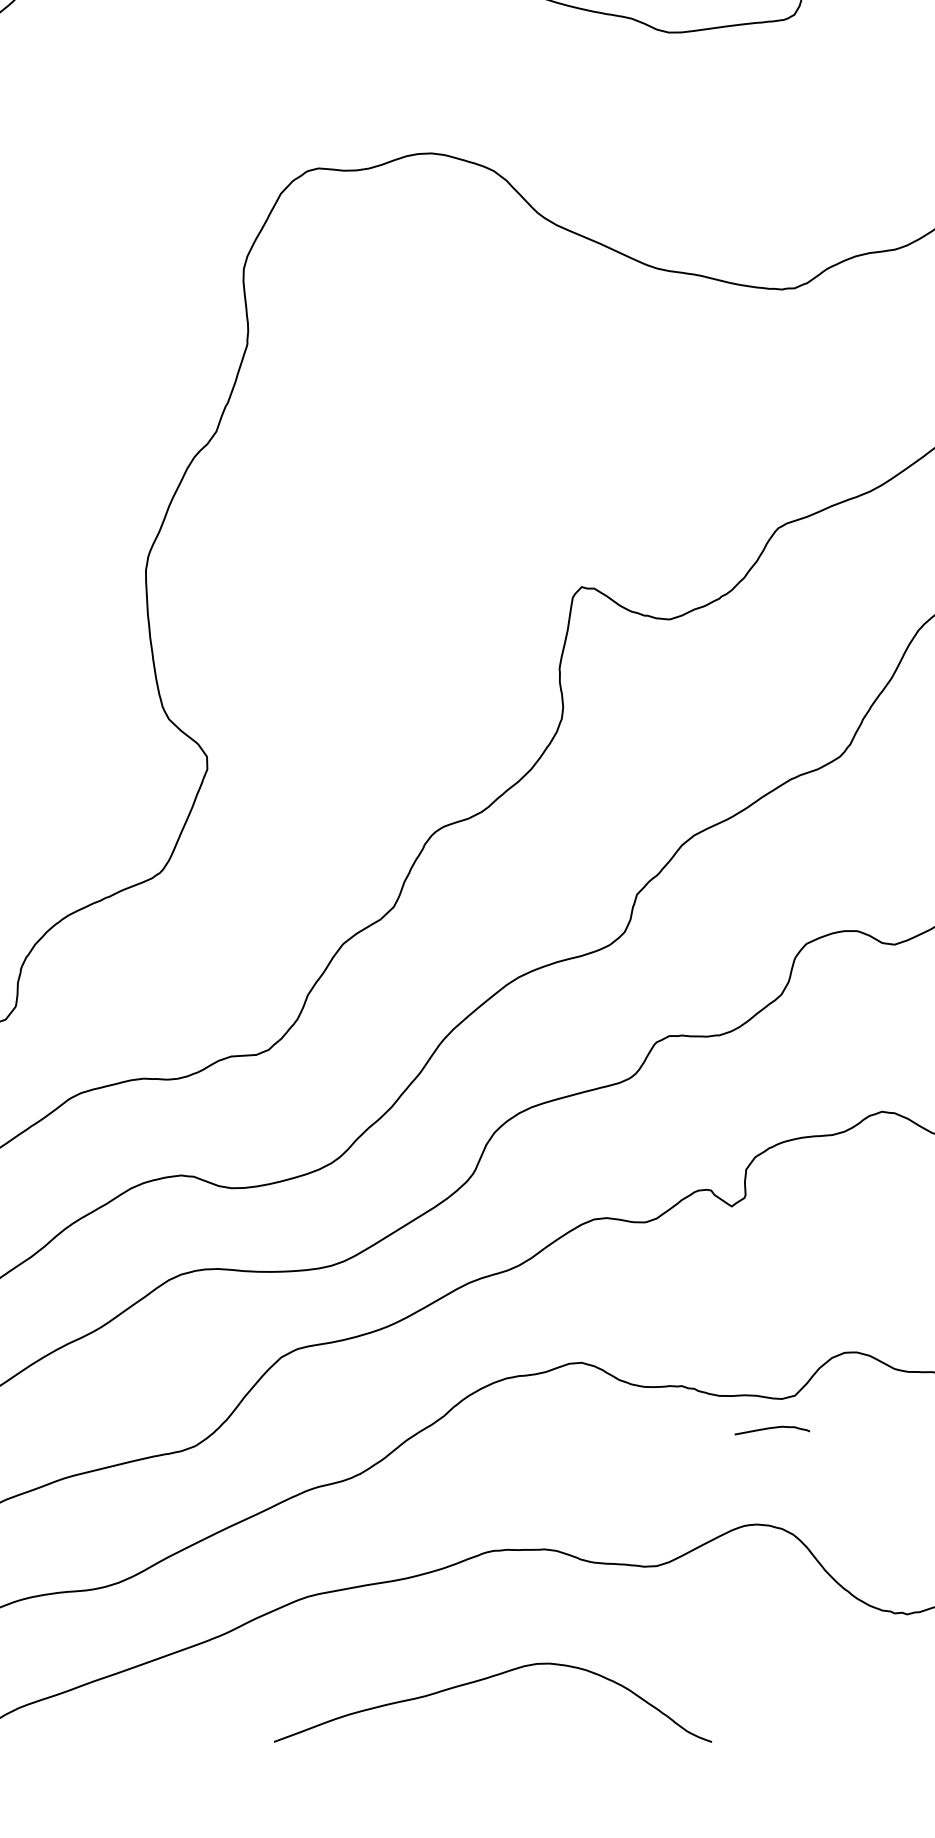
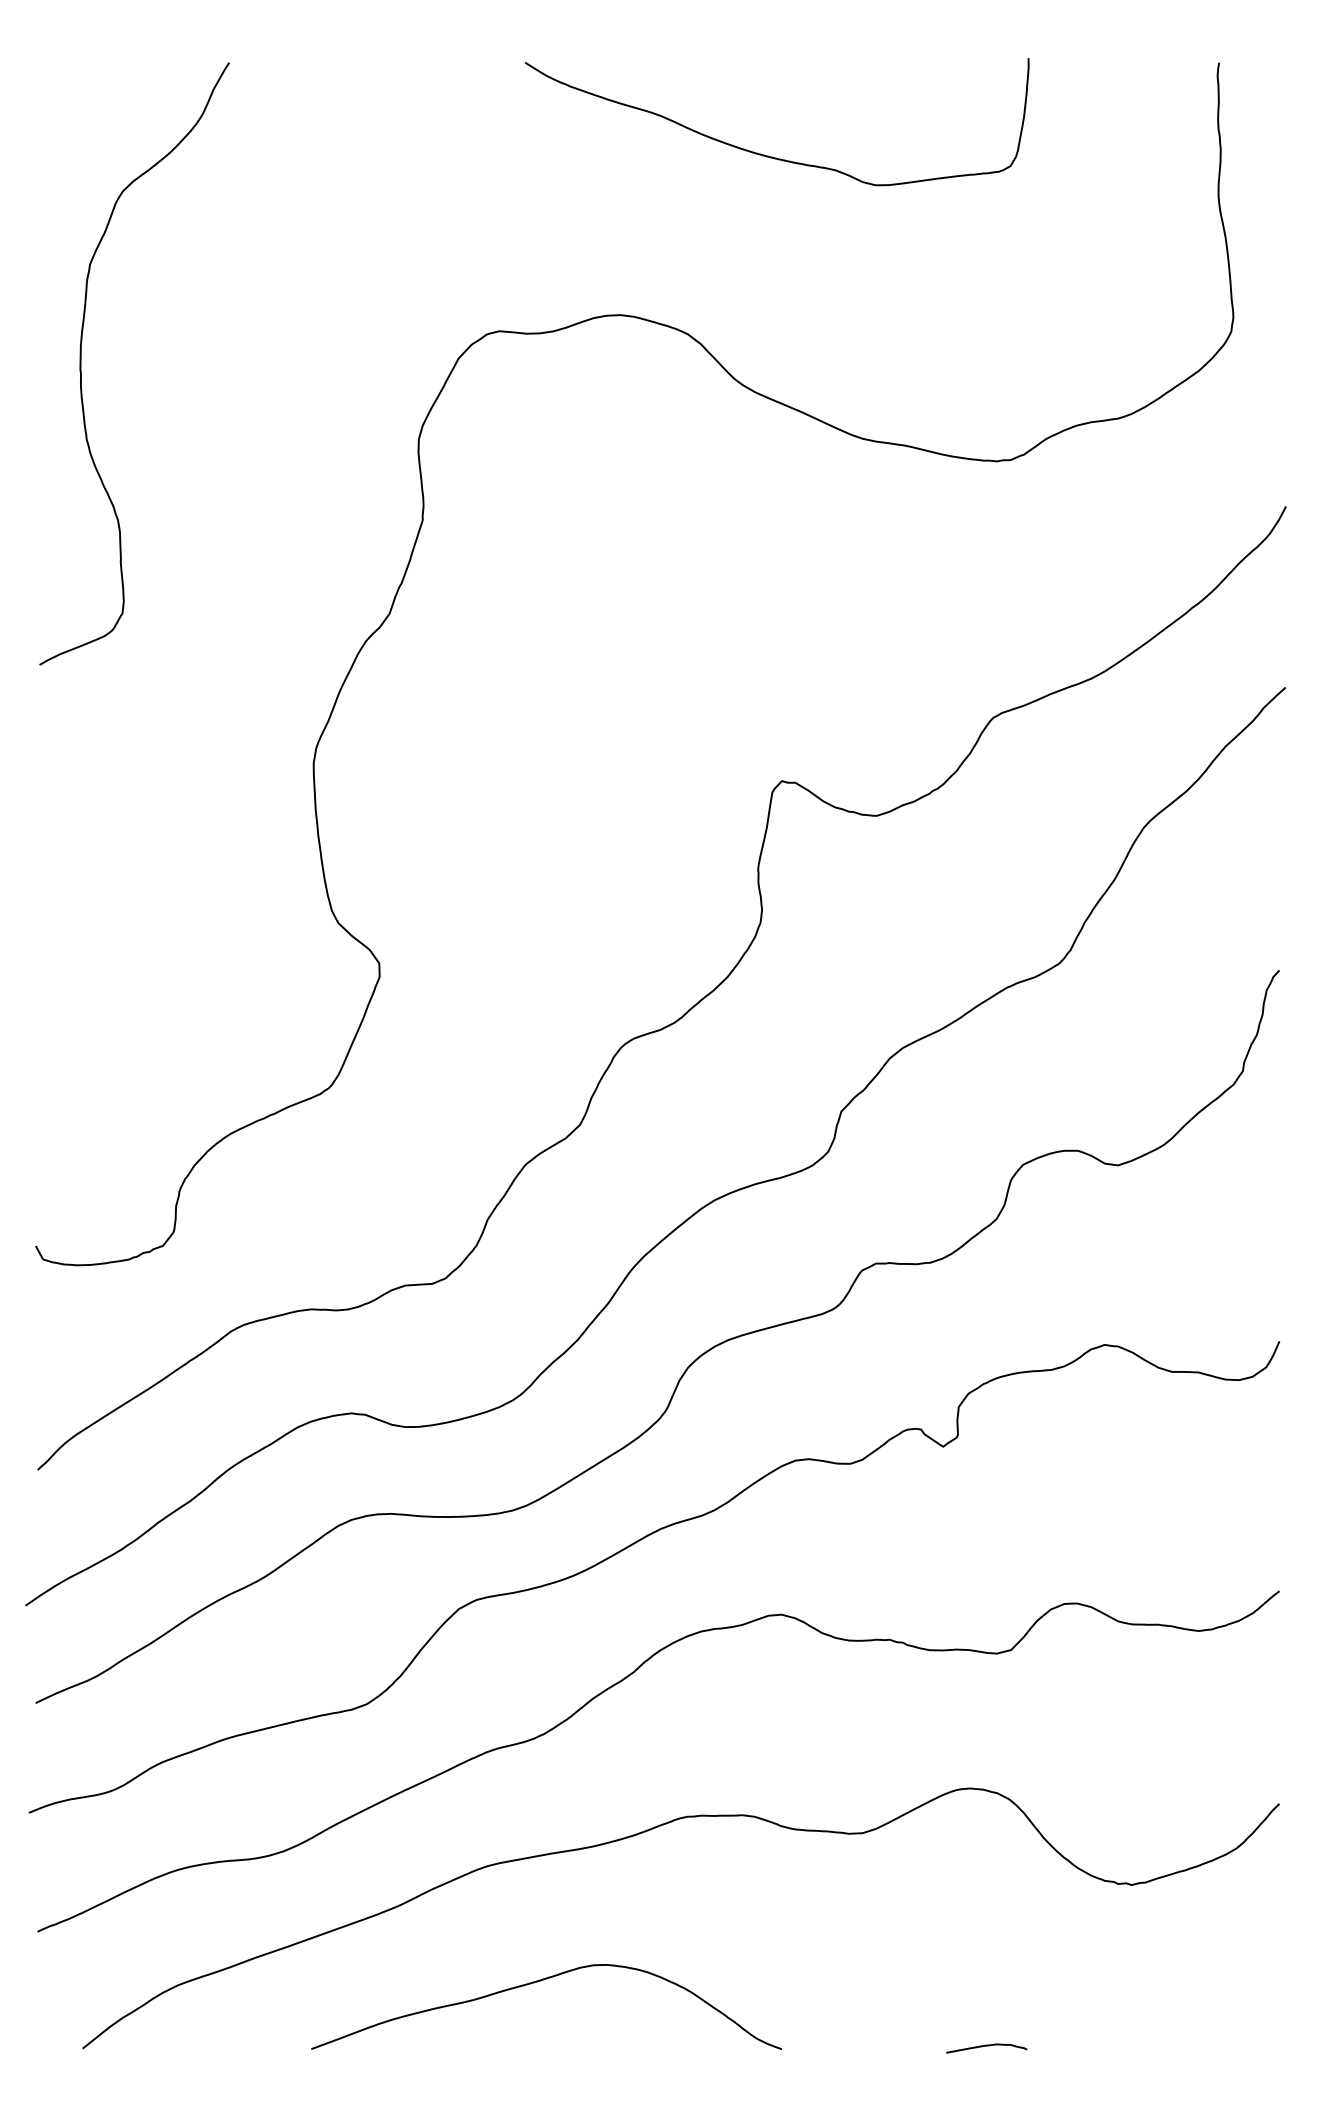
curve: (772, 1428) -> (986, 2046), moved
curve: (488, 1679) -> (541, 1981), moved

